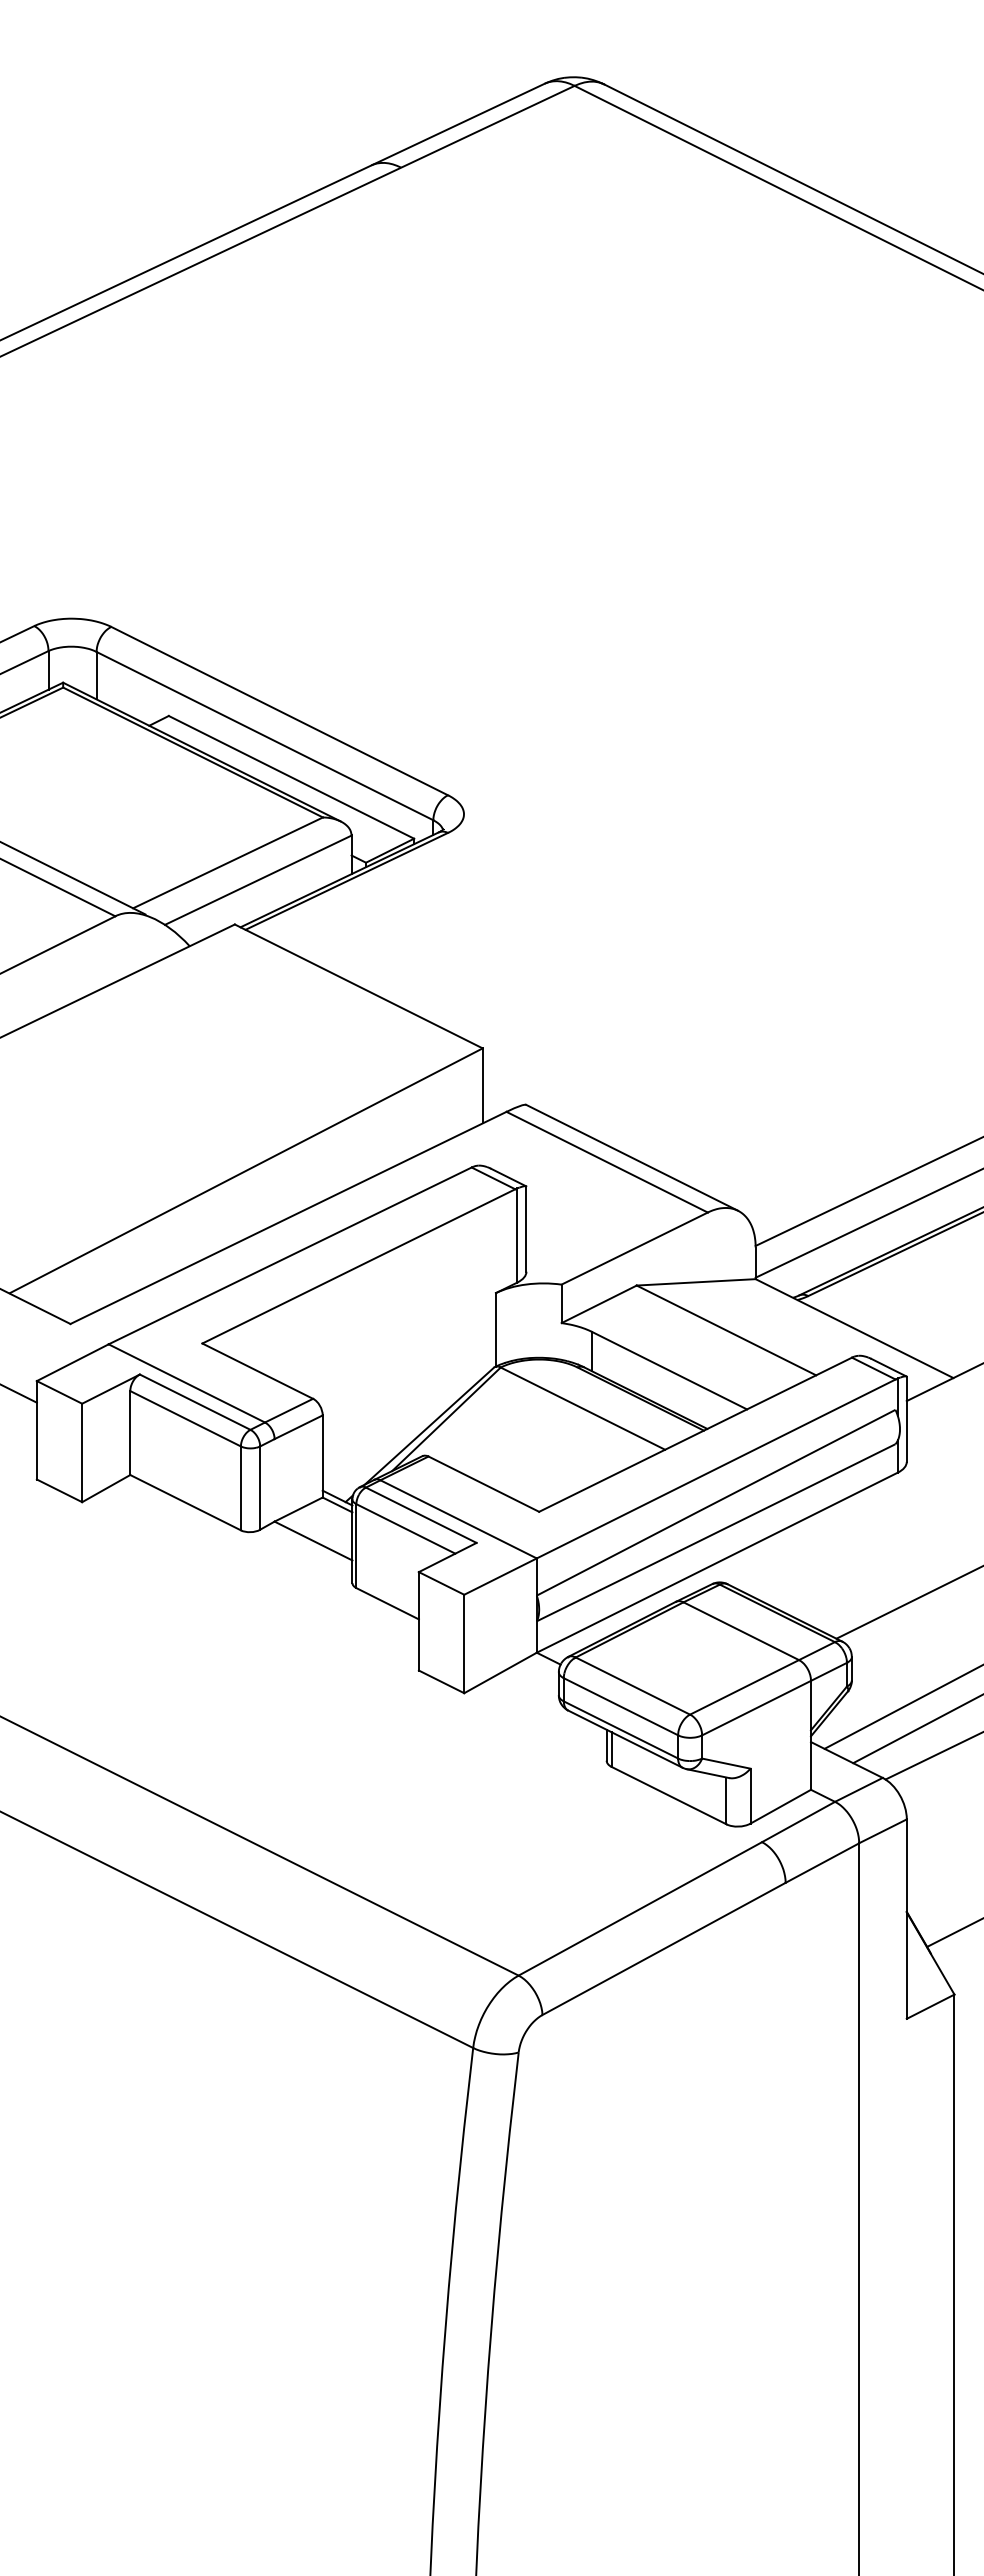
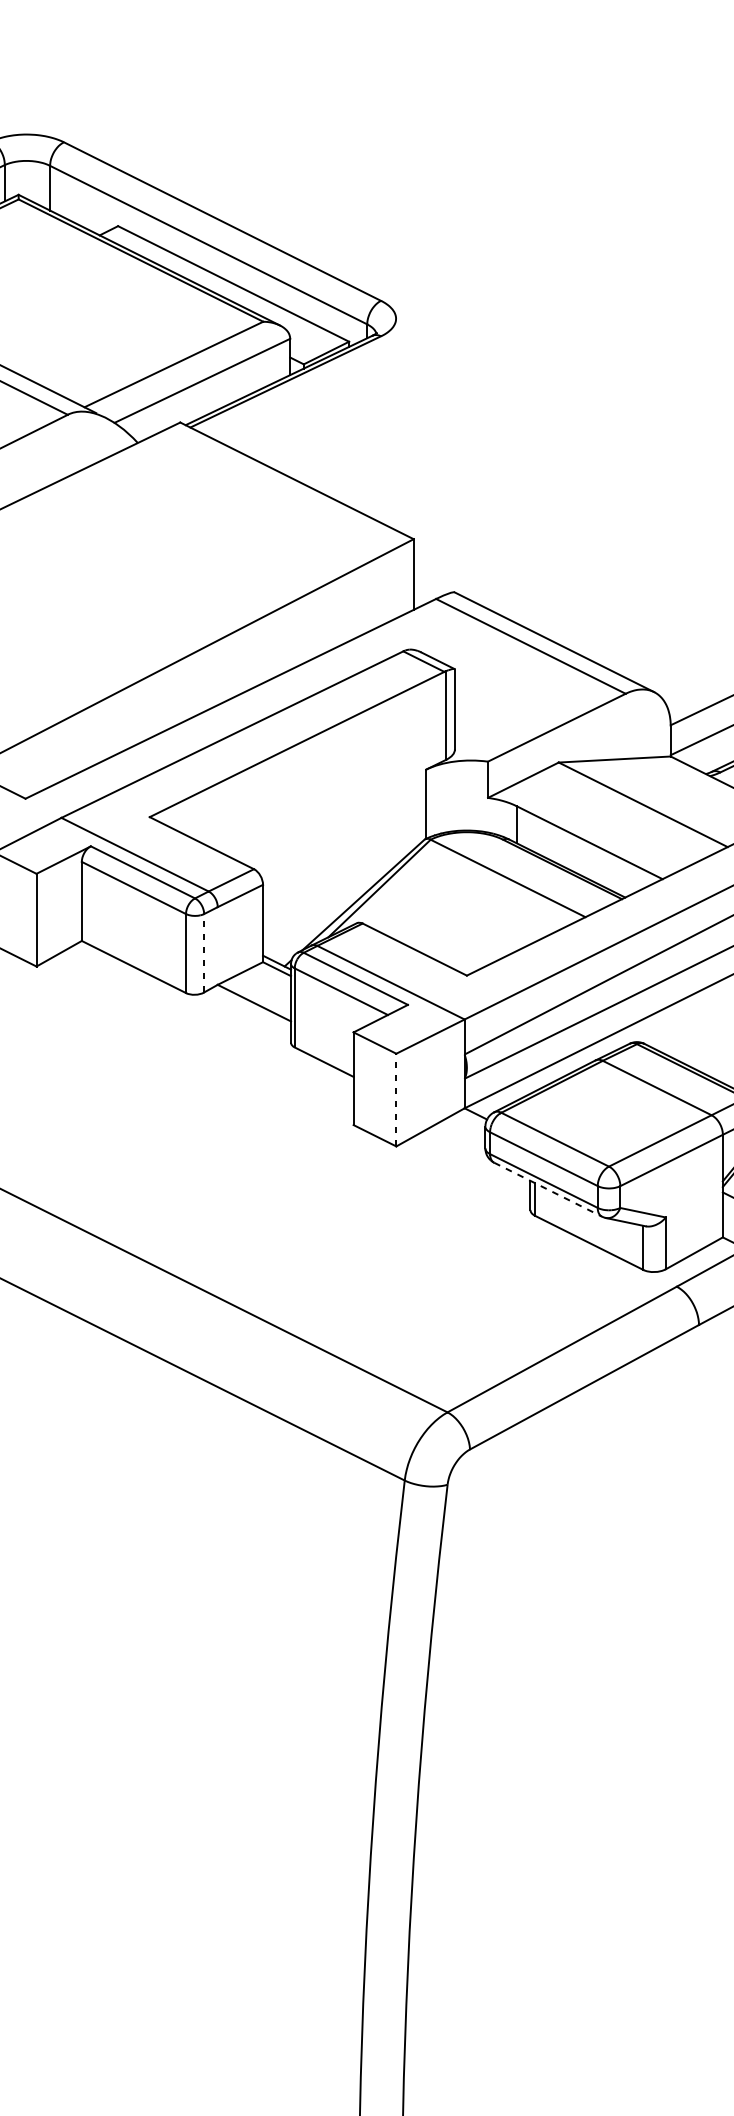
line: (260, 1488) -> (204, 953), solid -> dashed
line: (464, 1643) -> (396, 1099), solid -> dashed
line: (625, 1739) -> (548, 1190), solid -> dashed

